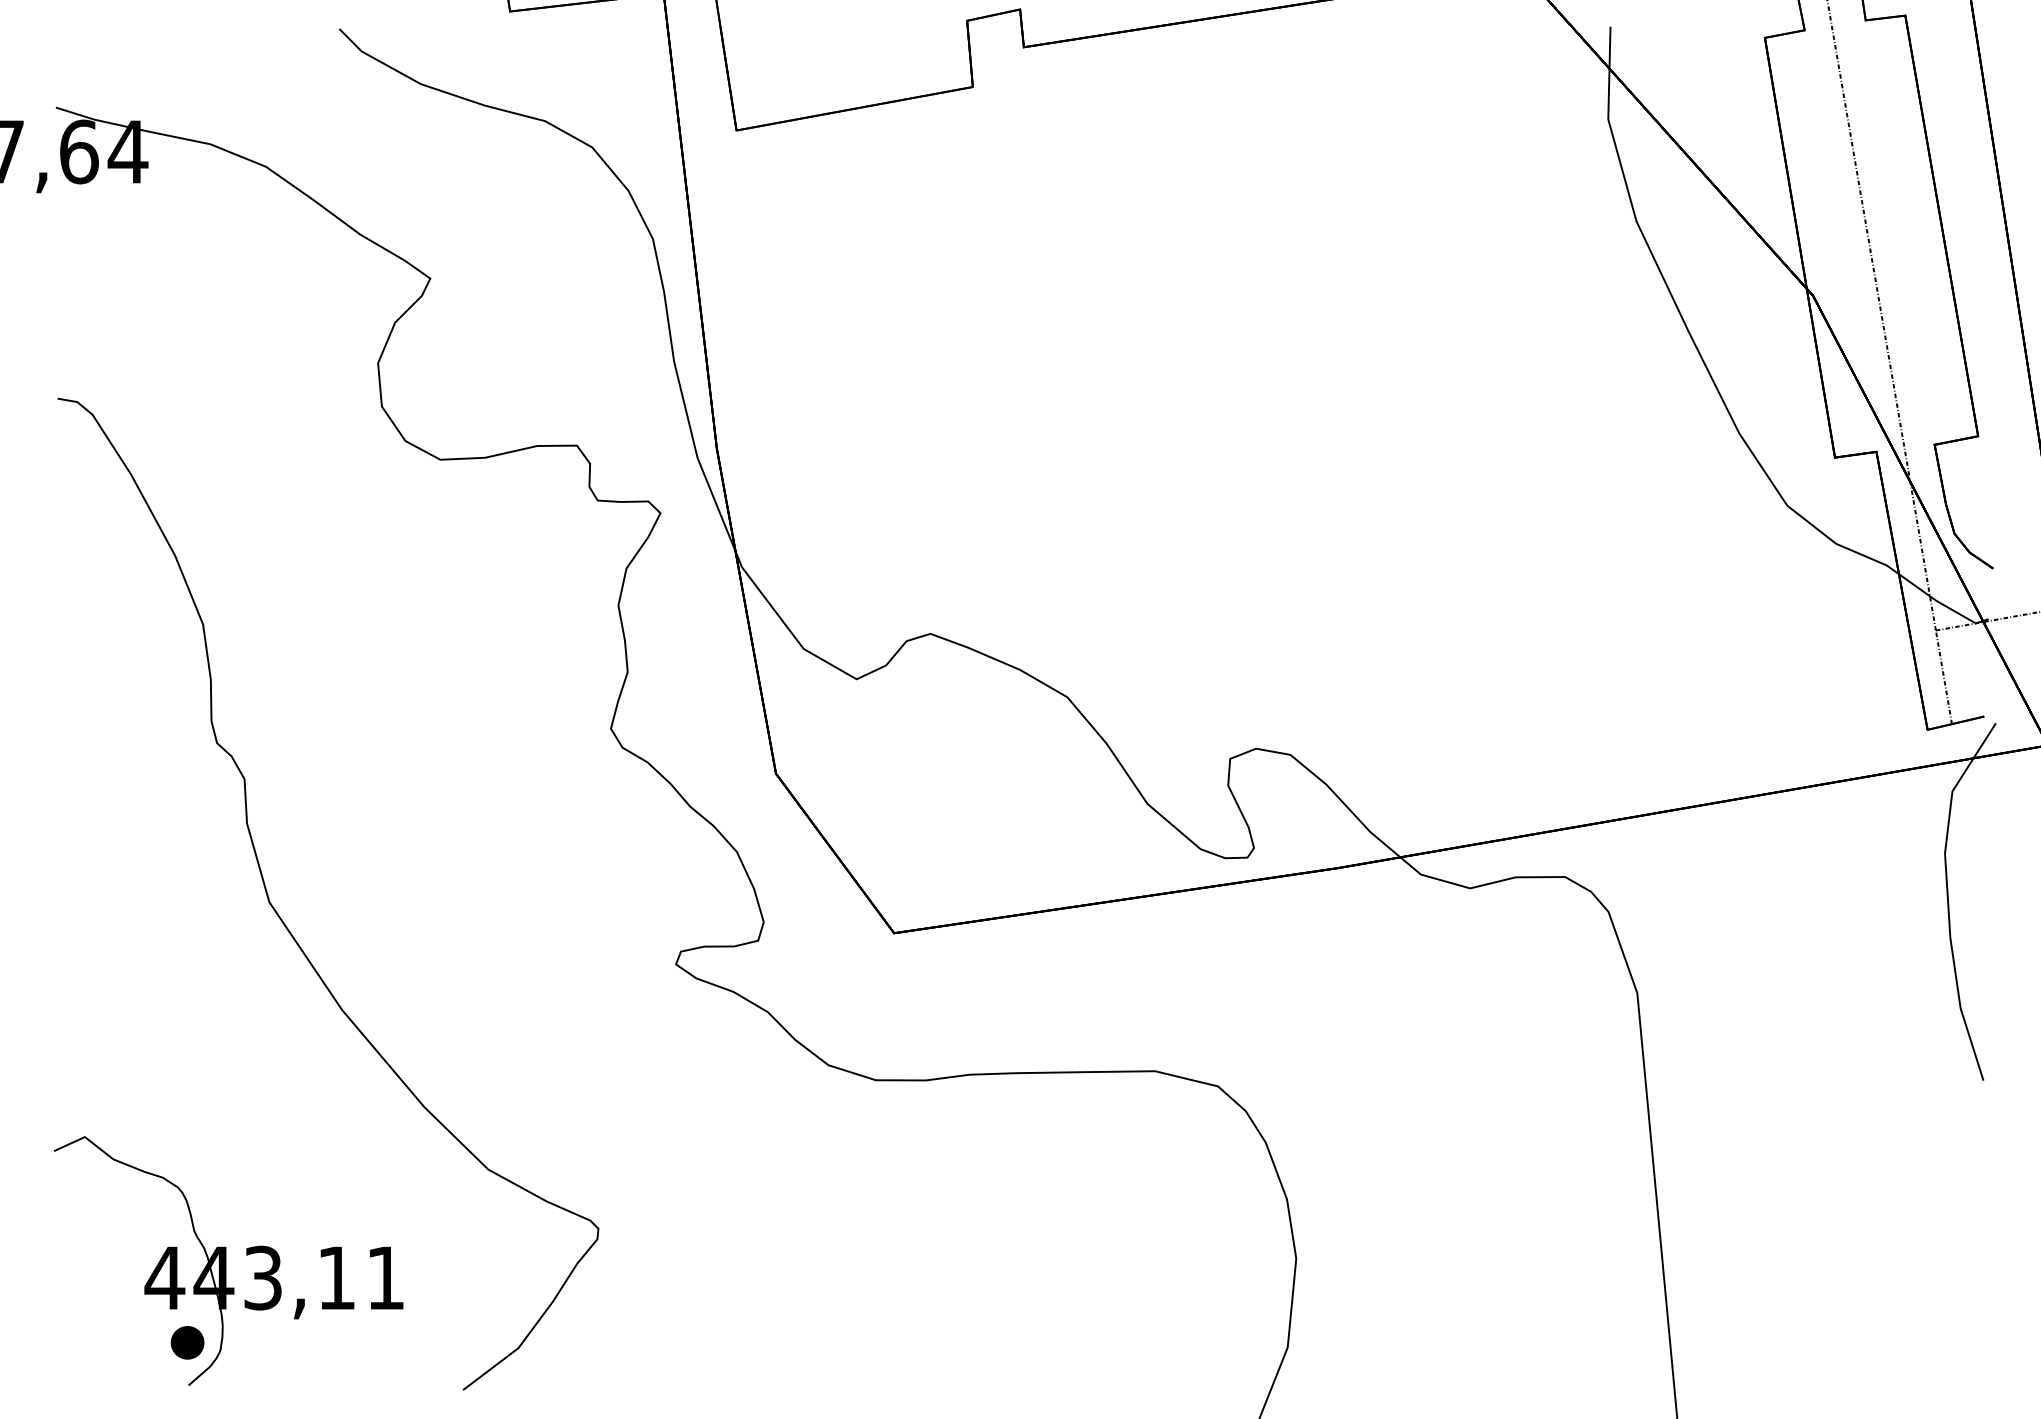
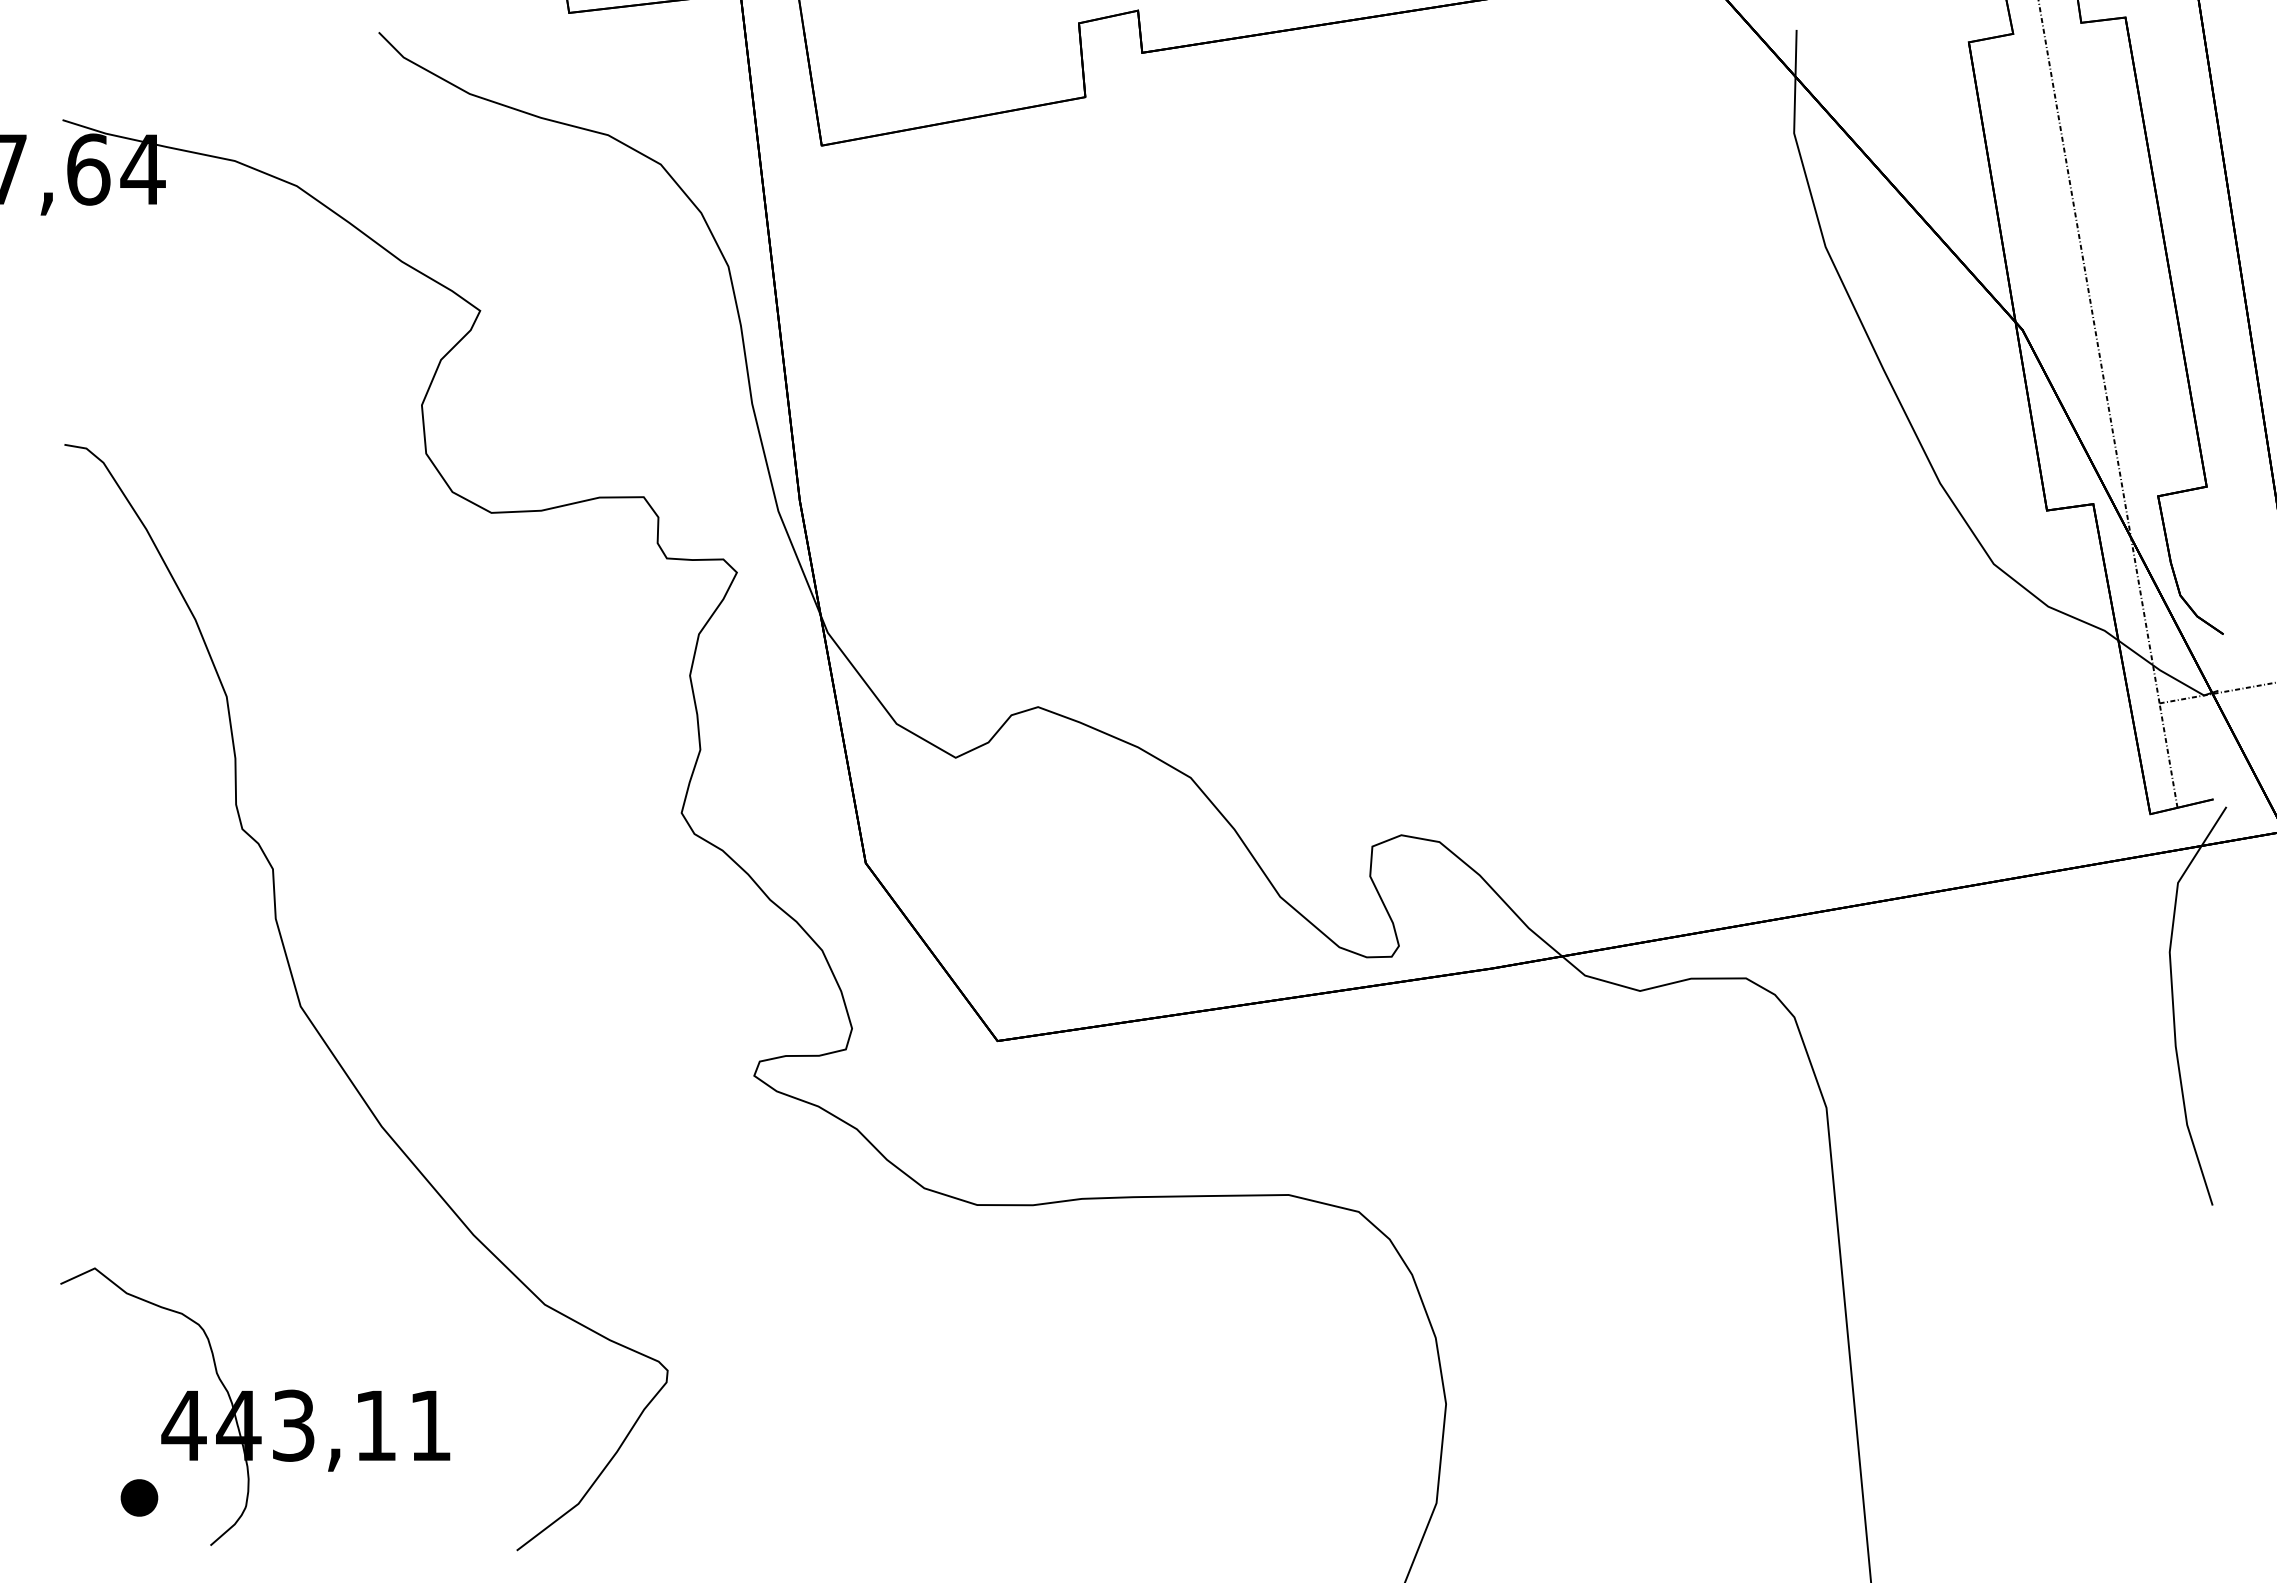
part: (187, 1342) -> (139, 1497), moved

